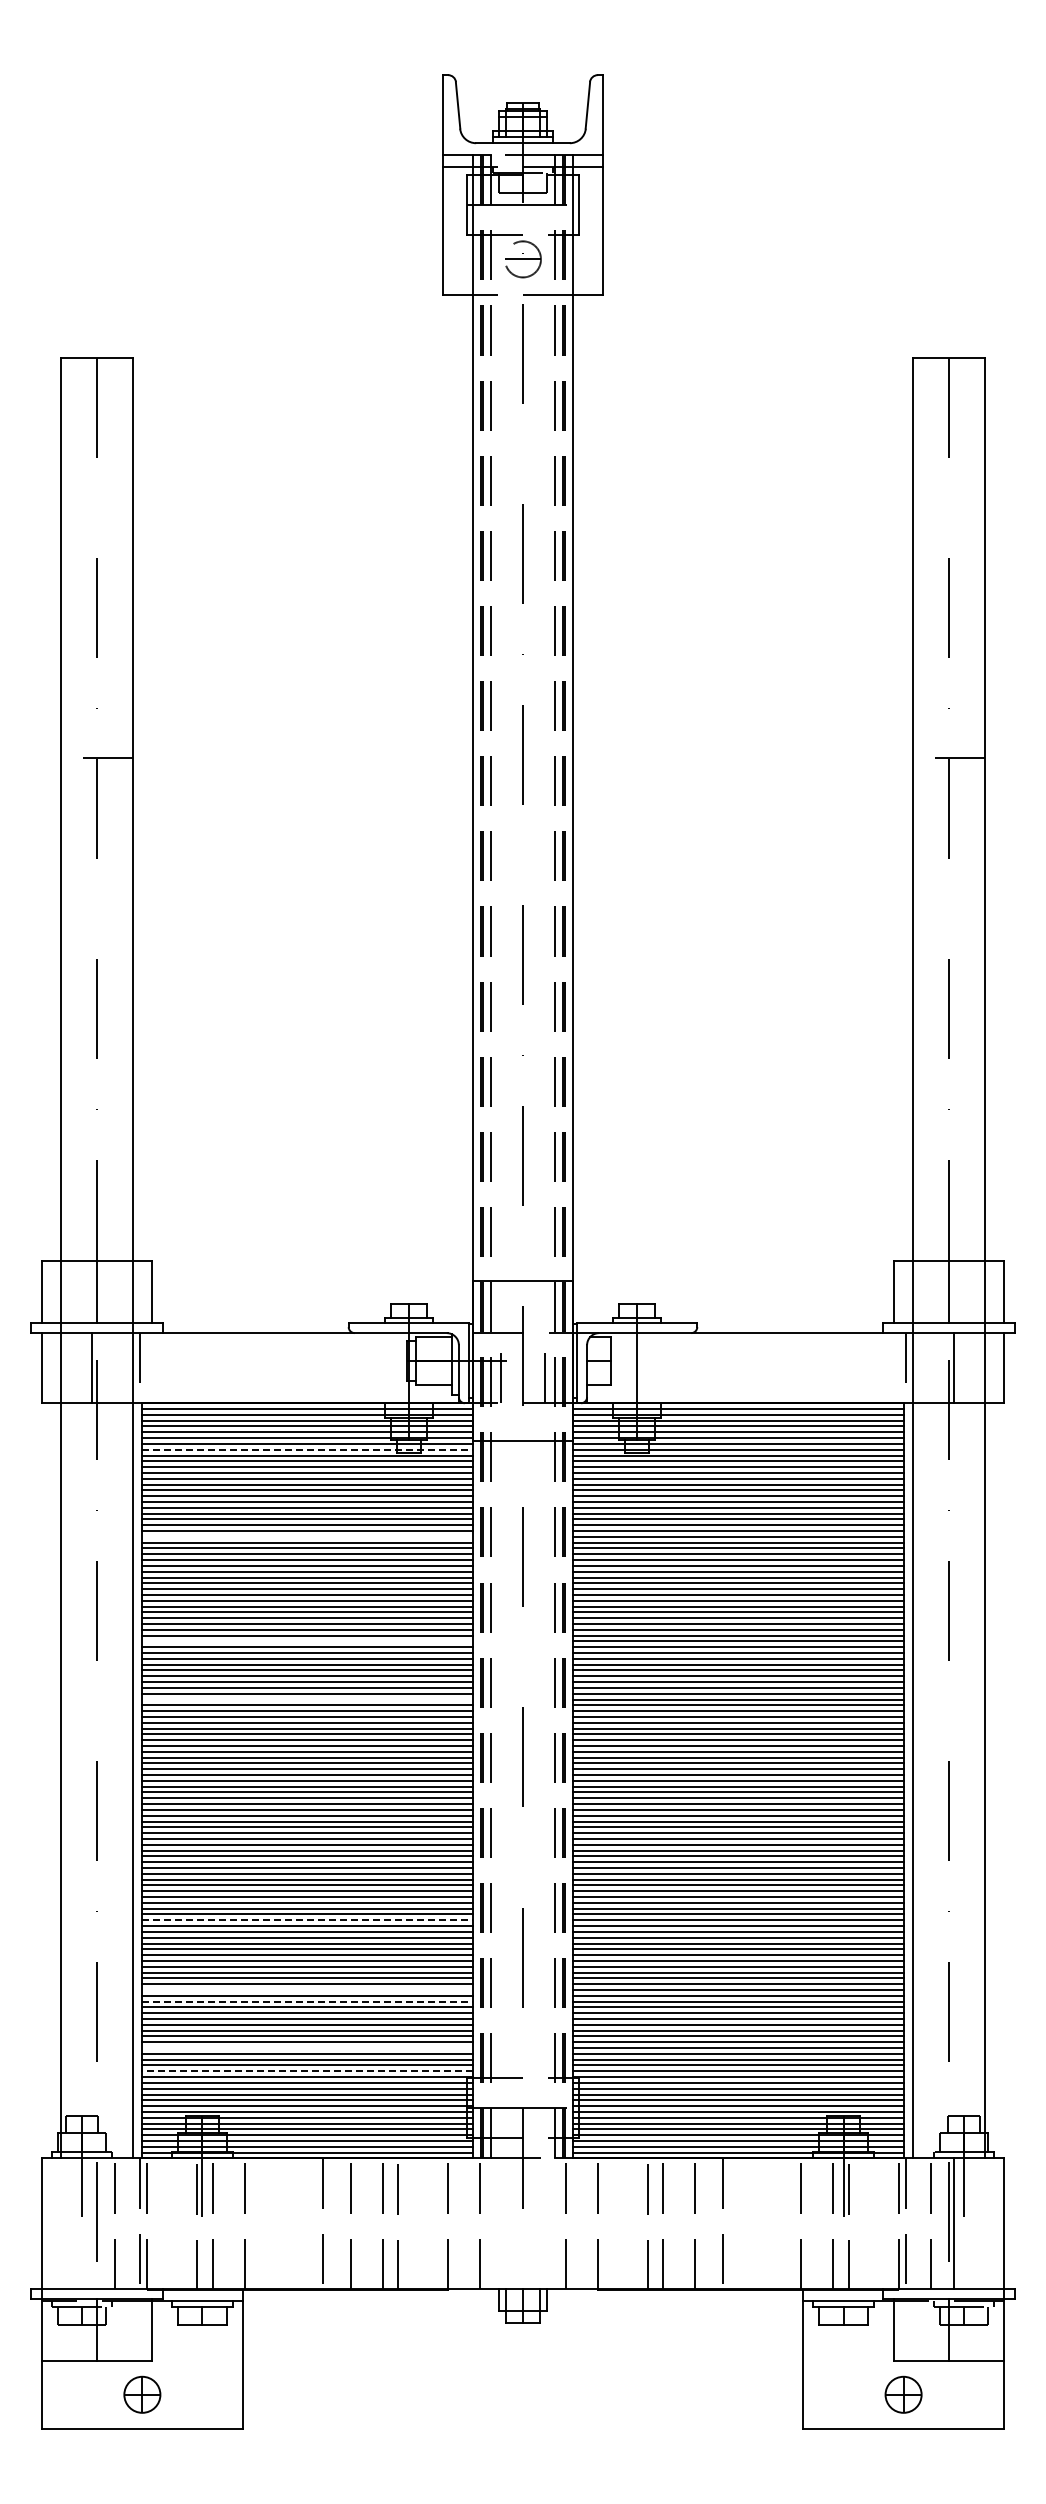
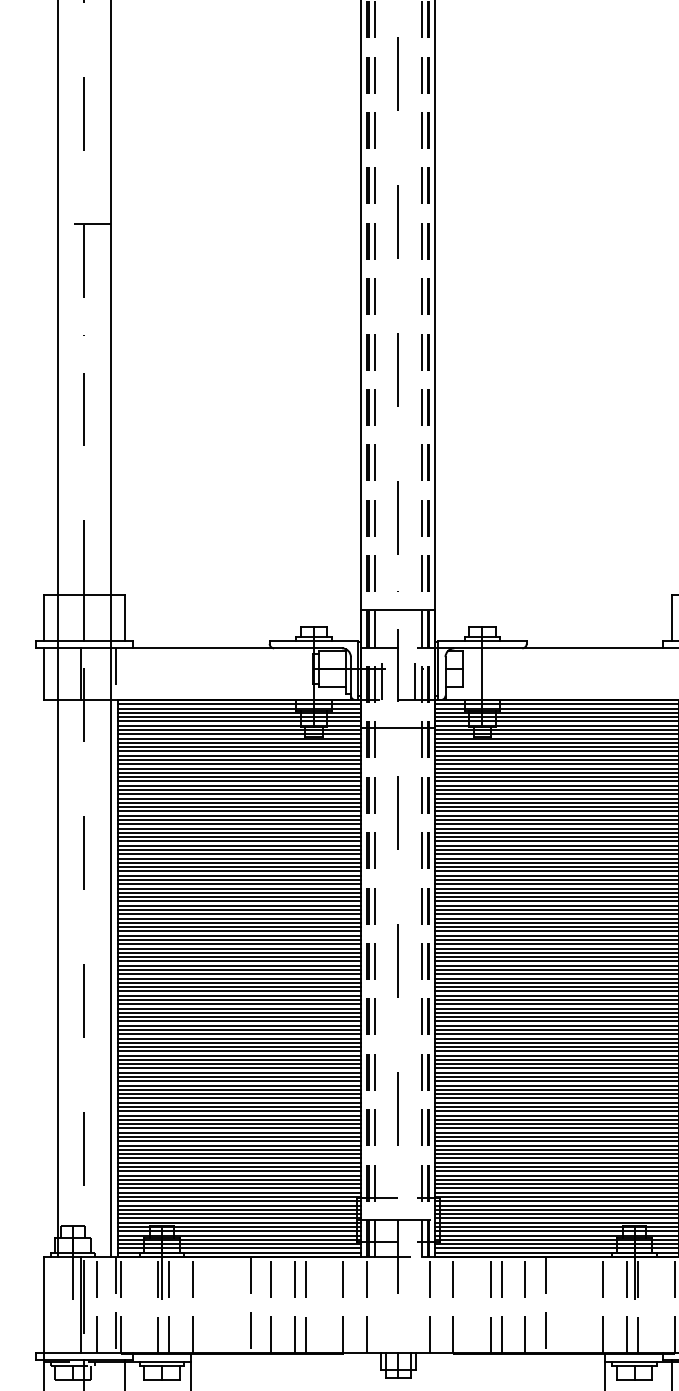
line: (308, 1449) -> (240, 734), dashed -> solid
line: (307, 1536) -> (239, 798), added
line: (307, 1641) -> (239, 875), added
line: (307, 1699) -> (239, 918), added
line: (308, 1920) -> (240, 1081), dashed -> solid
line: (307, 1989) -> (239, 1132), added
line: (308, 2001) -> (240, 1141), dashed -> solid
line: (307, 2048) -> (239, 1175), added
line: (307, 2071) -> (239, 1192), dashed -> solid
line: (92, 2223) -> (80, 1304), added

